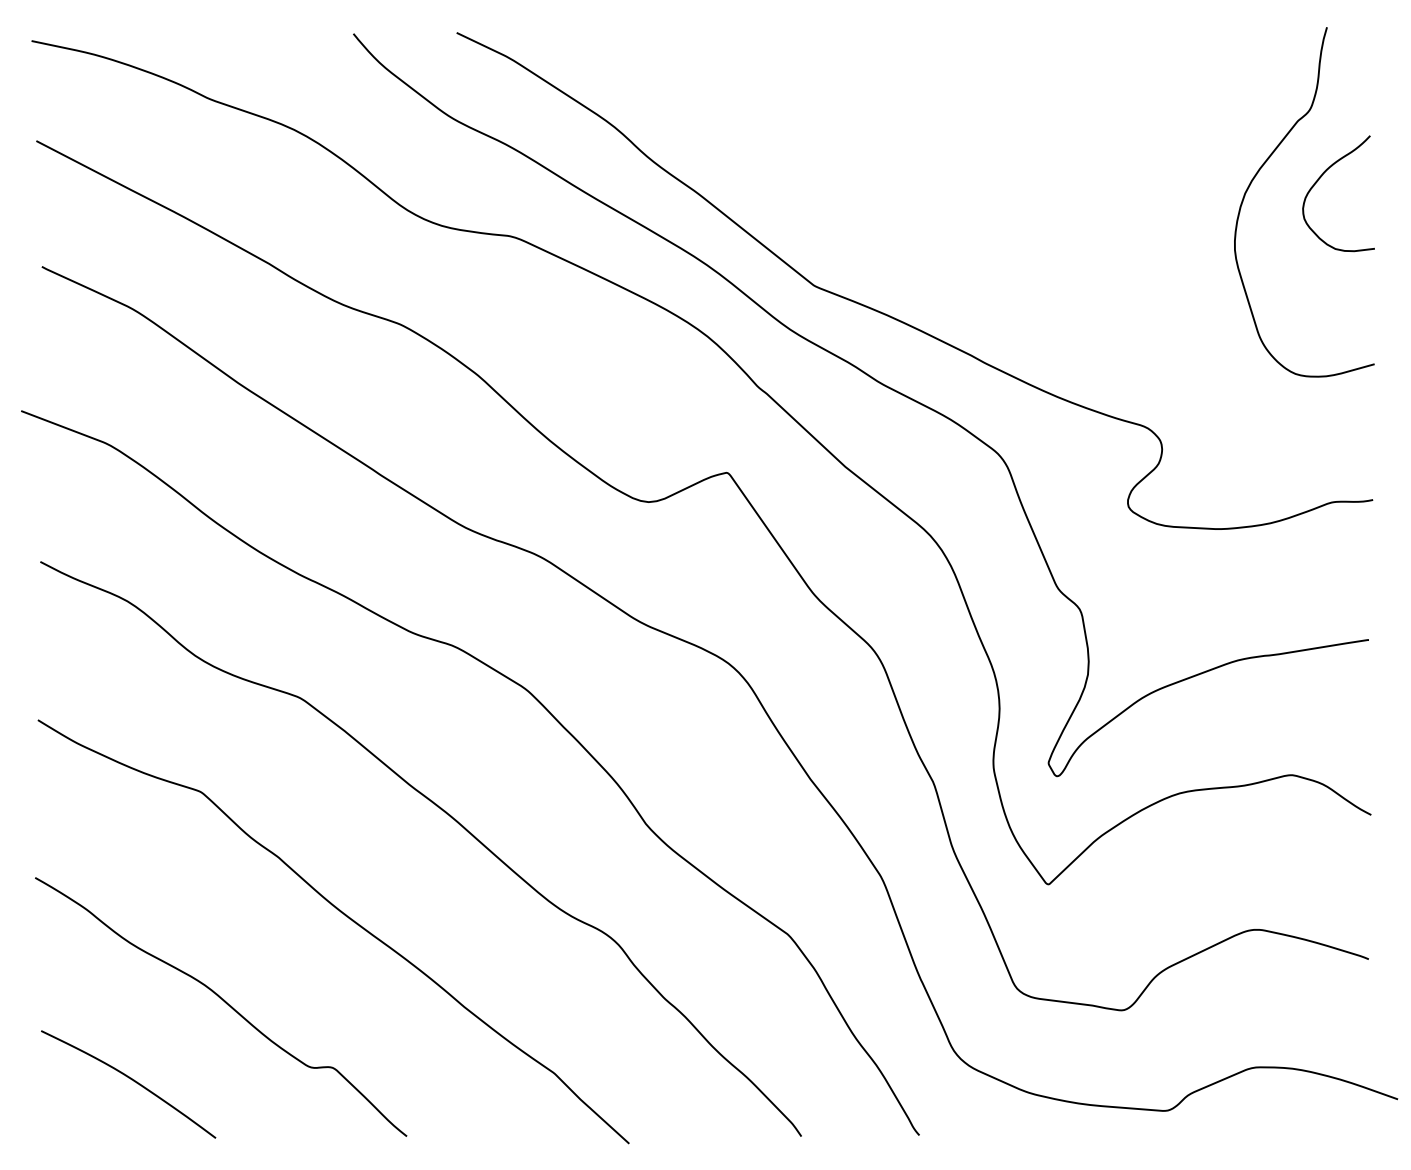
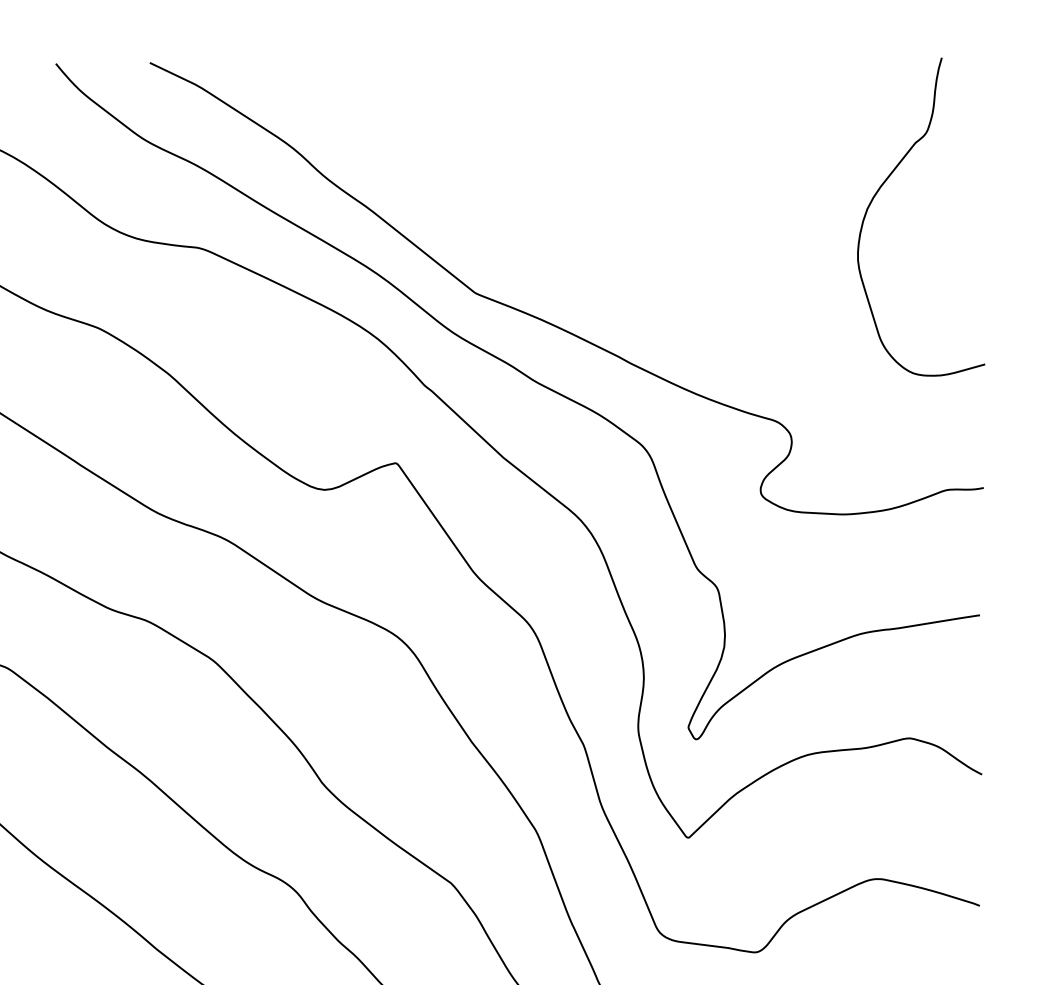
curve: (1318, 181) -> (934, 198), removed

